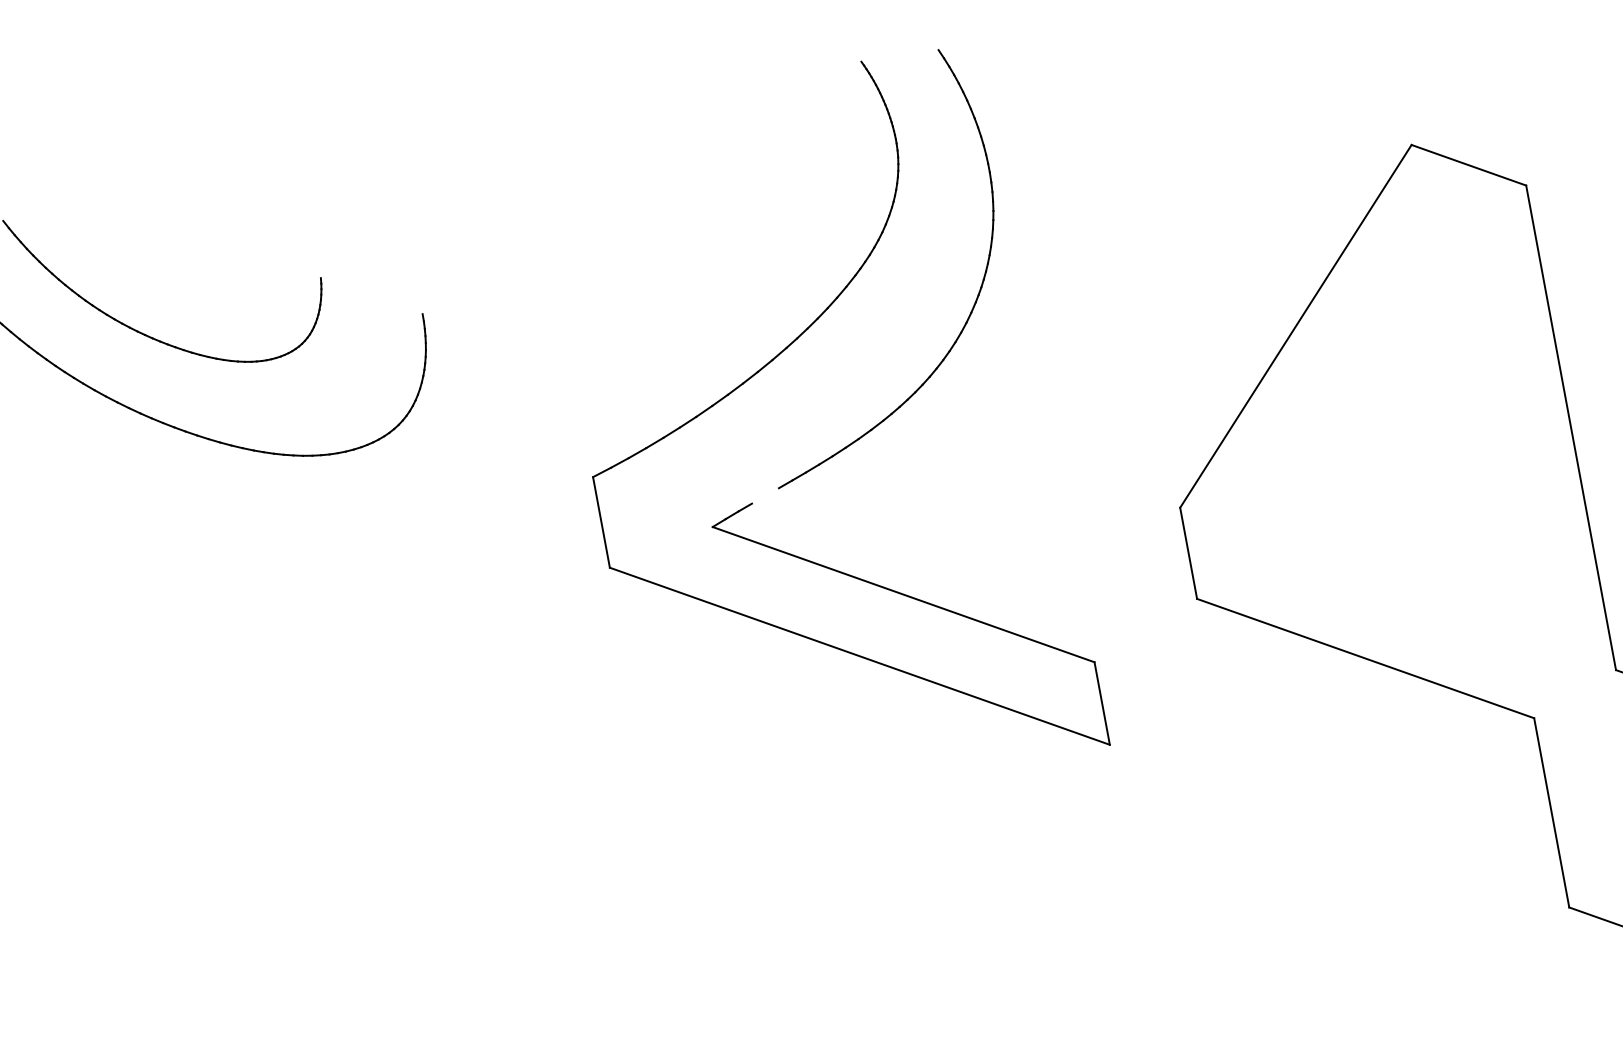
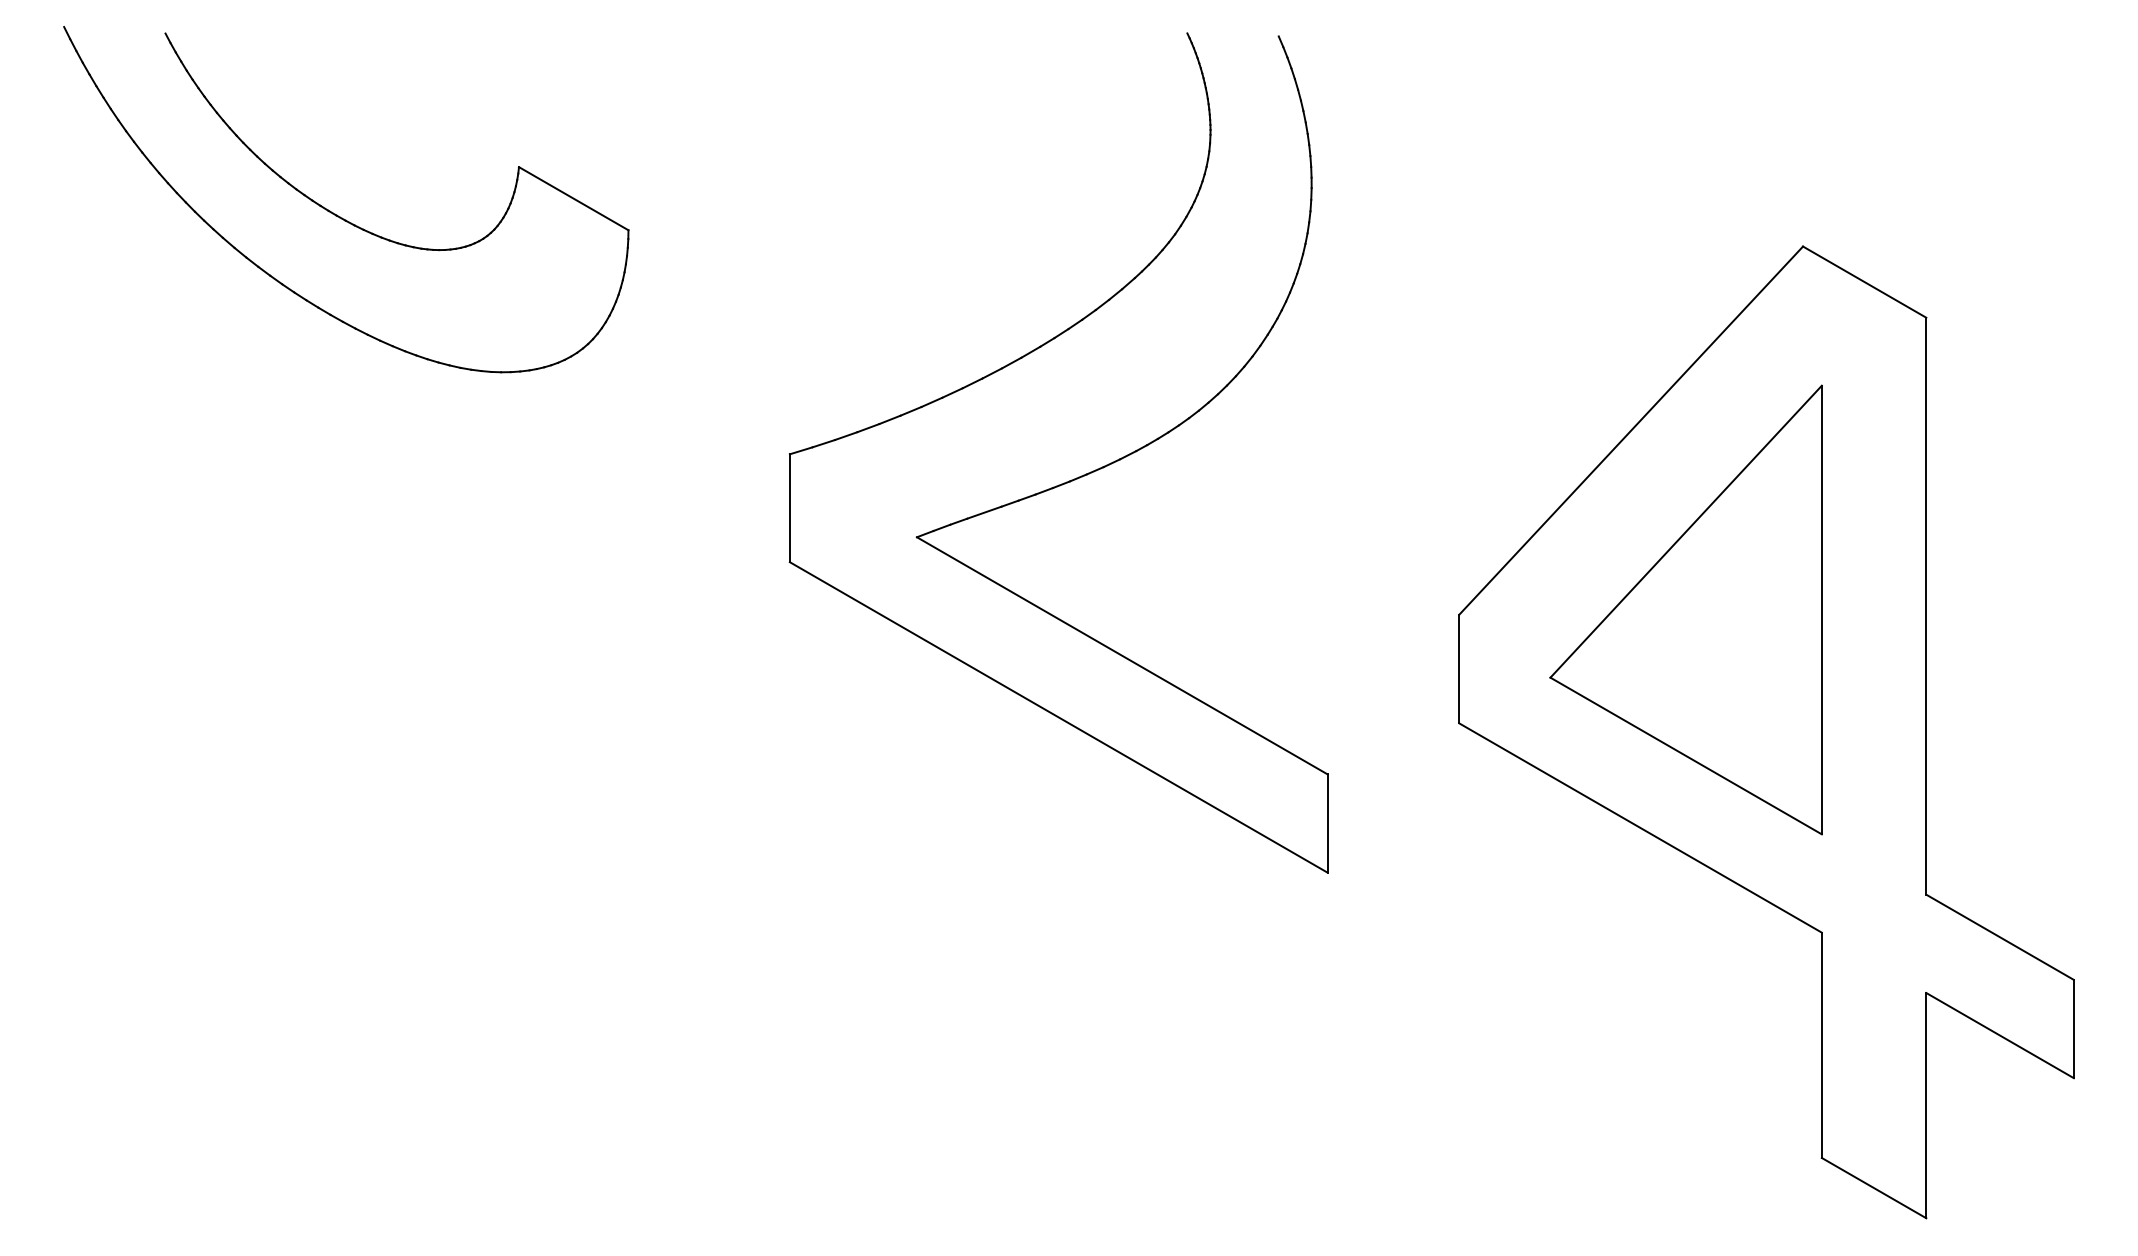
line: (371, 295) -> (573, 198), added
part: (1369, 468) -> (1685, 609), added
line: (765, 495) -> (984, 512), added

